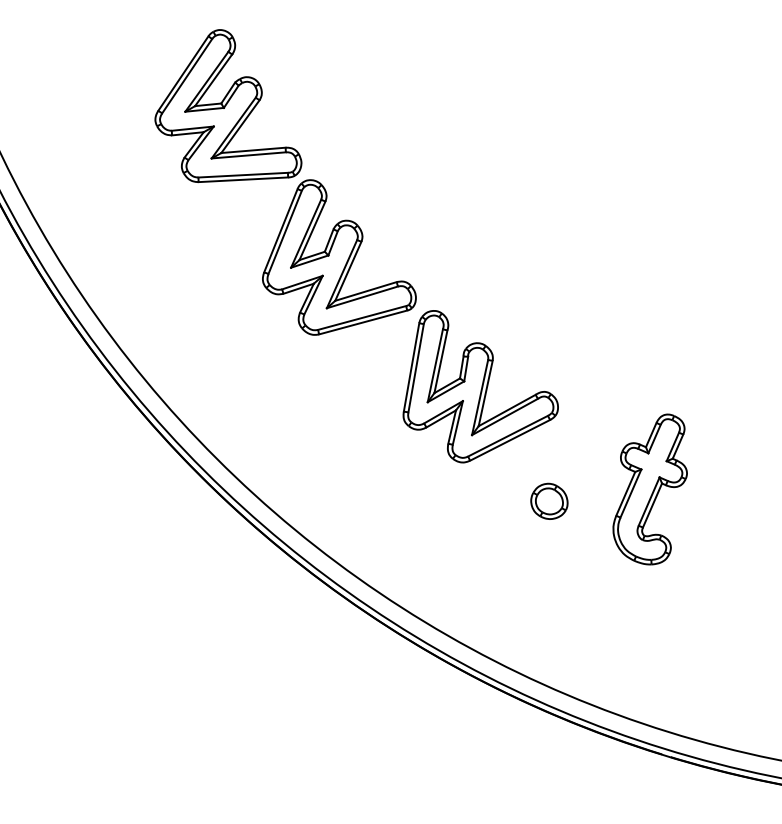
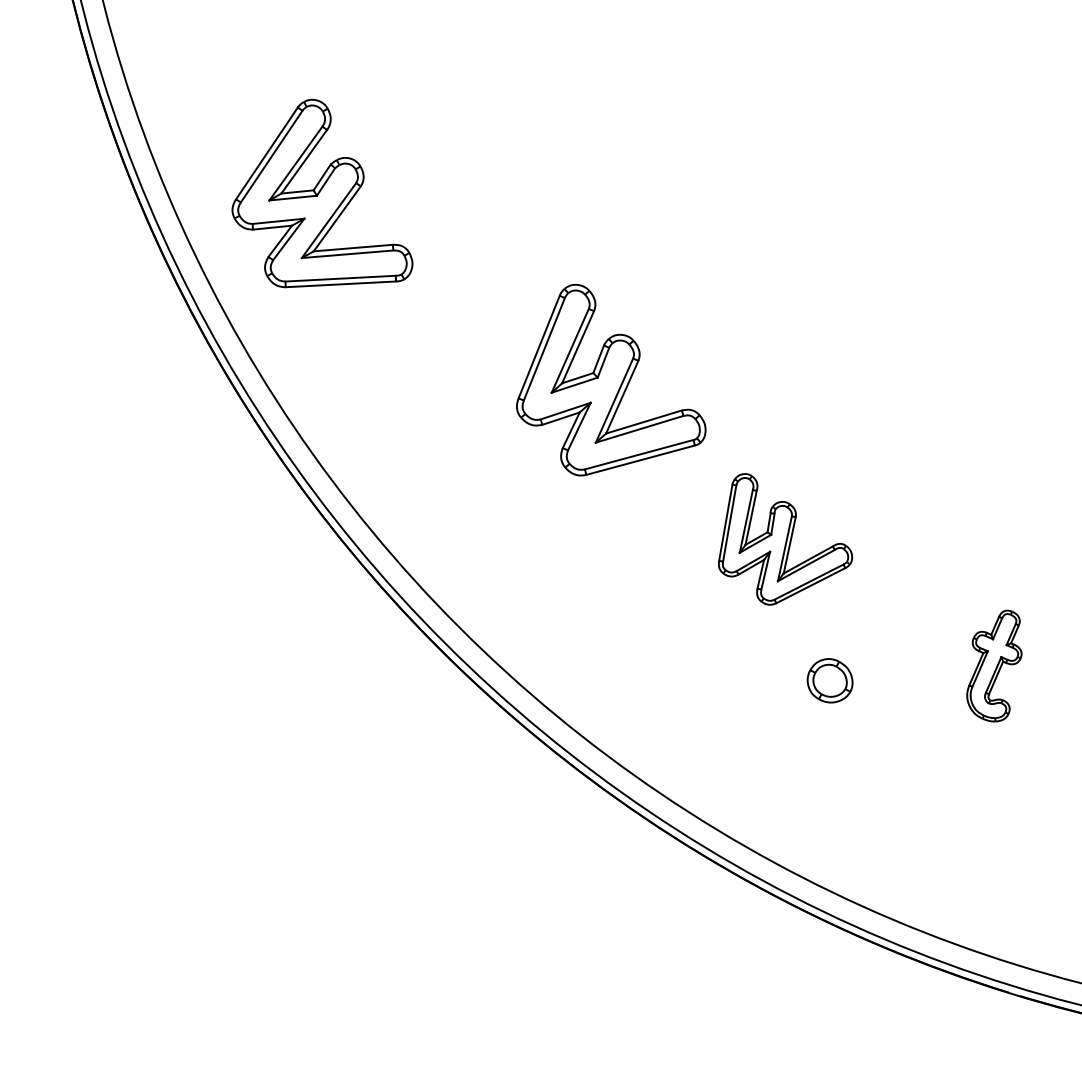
part: (228, 106) -> (322, 193), moved
part: (480, 386) -> (785, 539), size x0.7
part: (650, 489) -> (994, 665), size x0.6
part: (548, 501) -> (829, 680), moved

